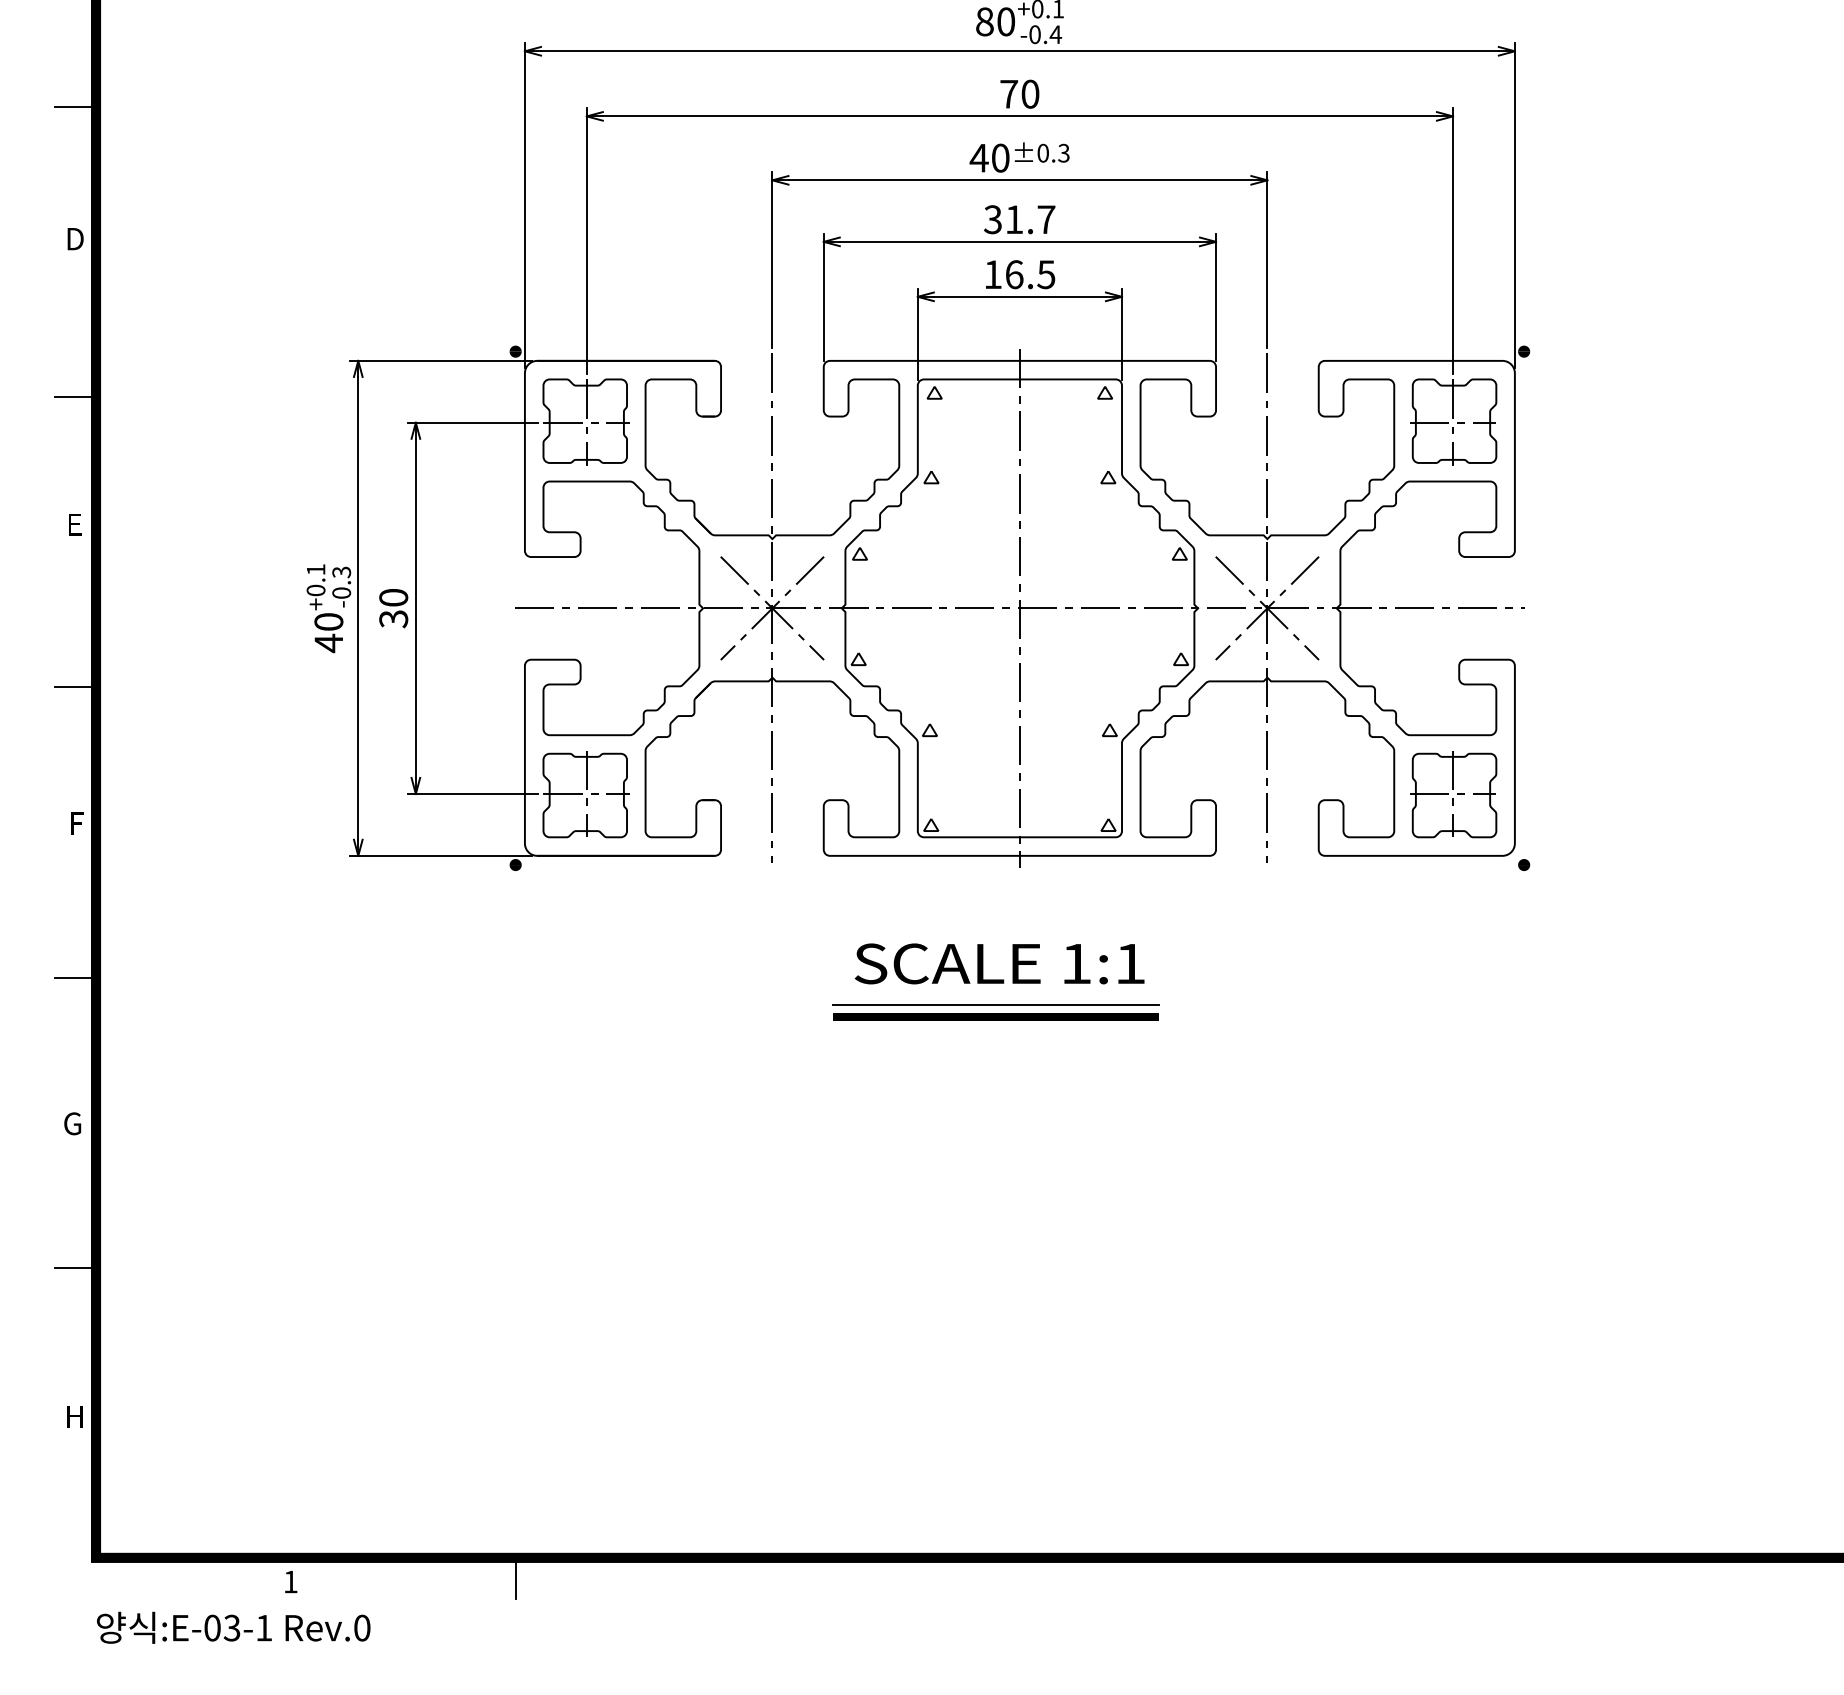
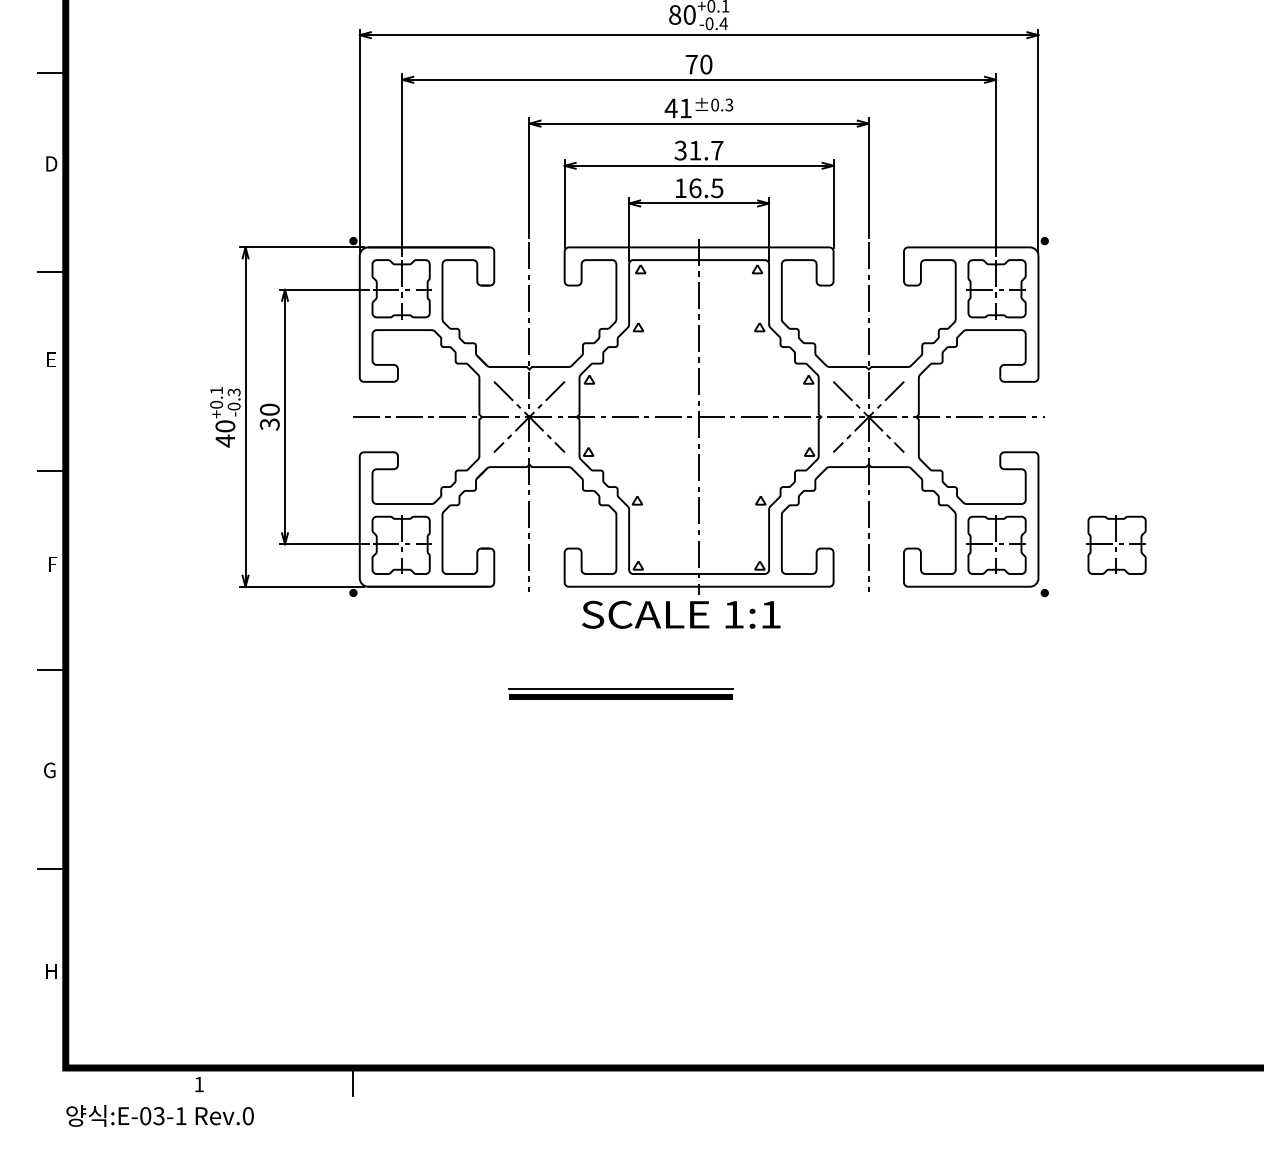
text: (1000, 158) -> (685, 108), 40 -> 41
part: (1628, 794) -> (1116, 544), added
text: (1000, 963) -> (681, 614), moved
part: (995, 1011) -> (620, 693), moved

